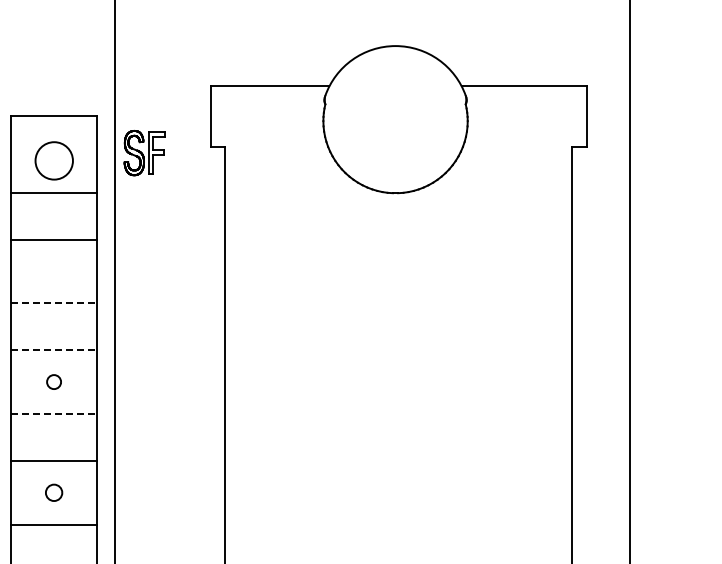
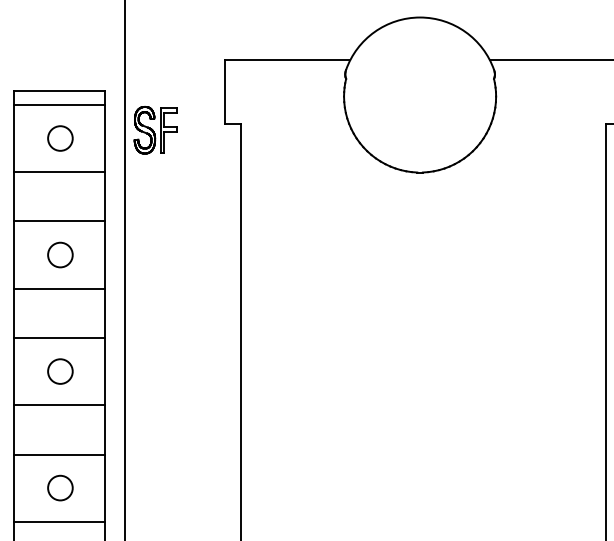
line: (53, 129) -> (59, 105), added
circle: (53, 160) -> (59, 138), size x0.62
circle: (53, 271) -> (59, 255), added
line: (54, 303) -> (60, 288), dashed -> solid
line: (54, 350) -> (60, 338), dashed -> solid
circle: (53, 381) -> (59, 370), size x1.67
line: (54, 414) -> (60, 405), dashed -> solid
circle: (53, 492) -> (59, 487), size x1.43

